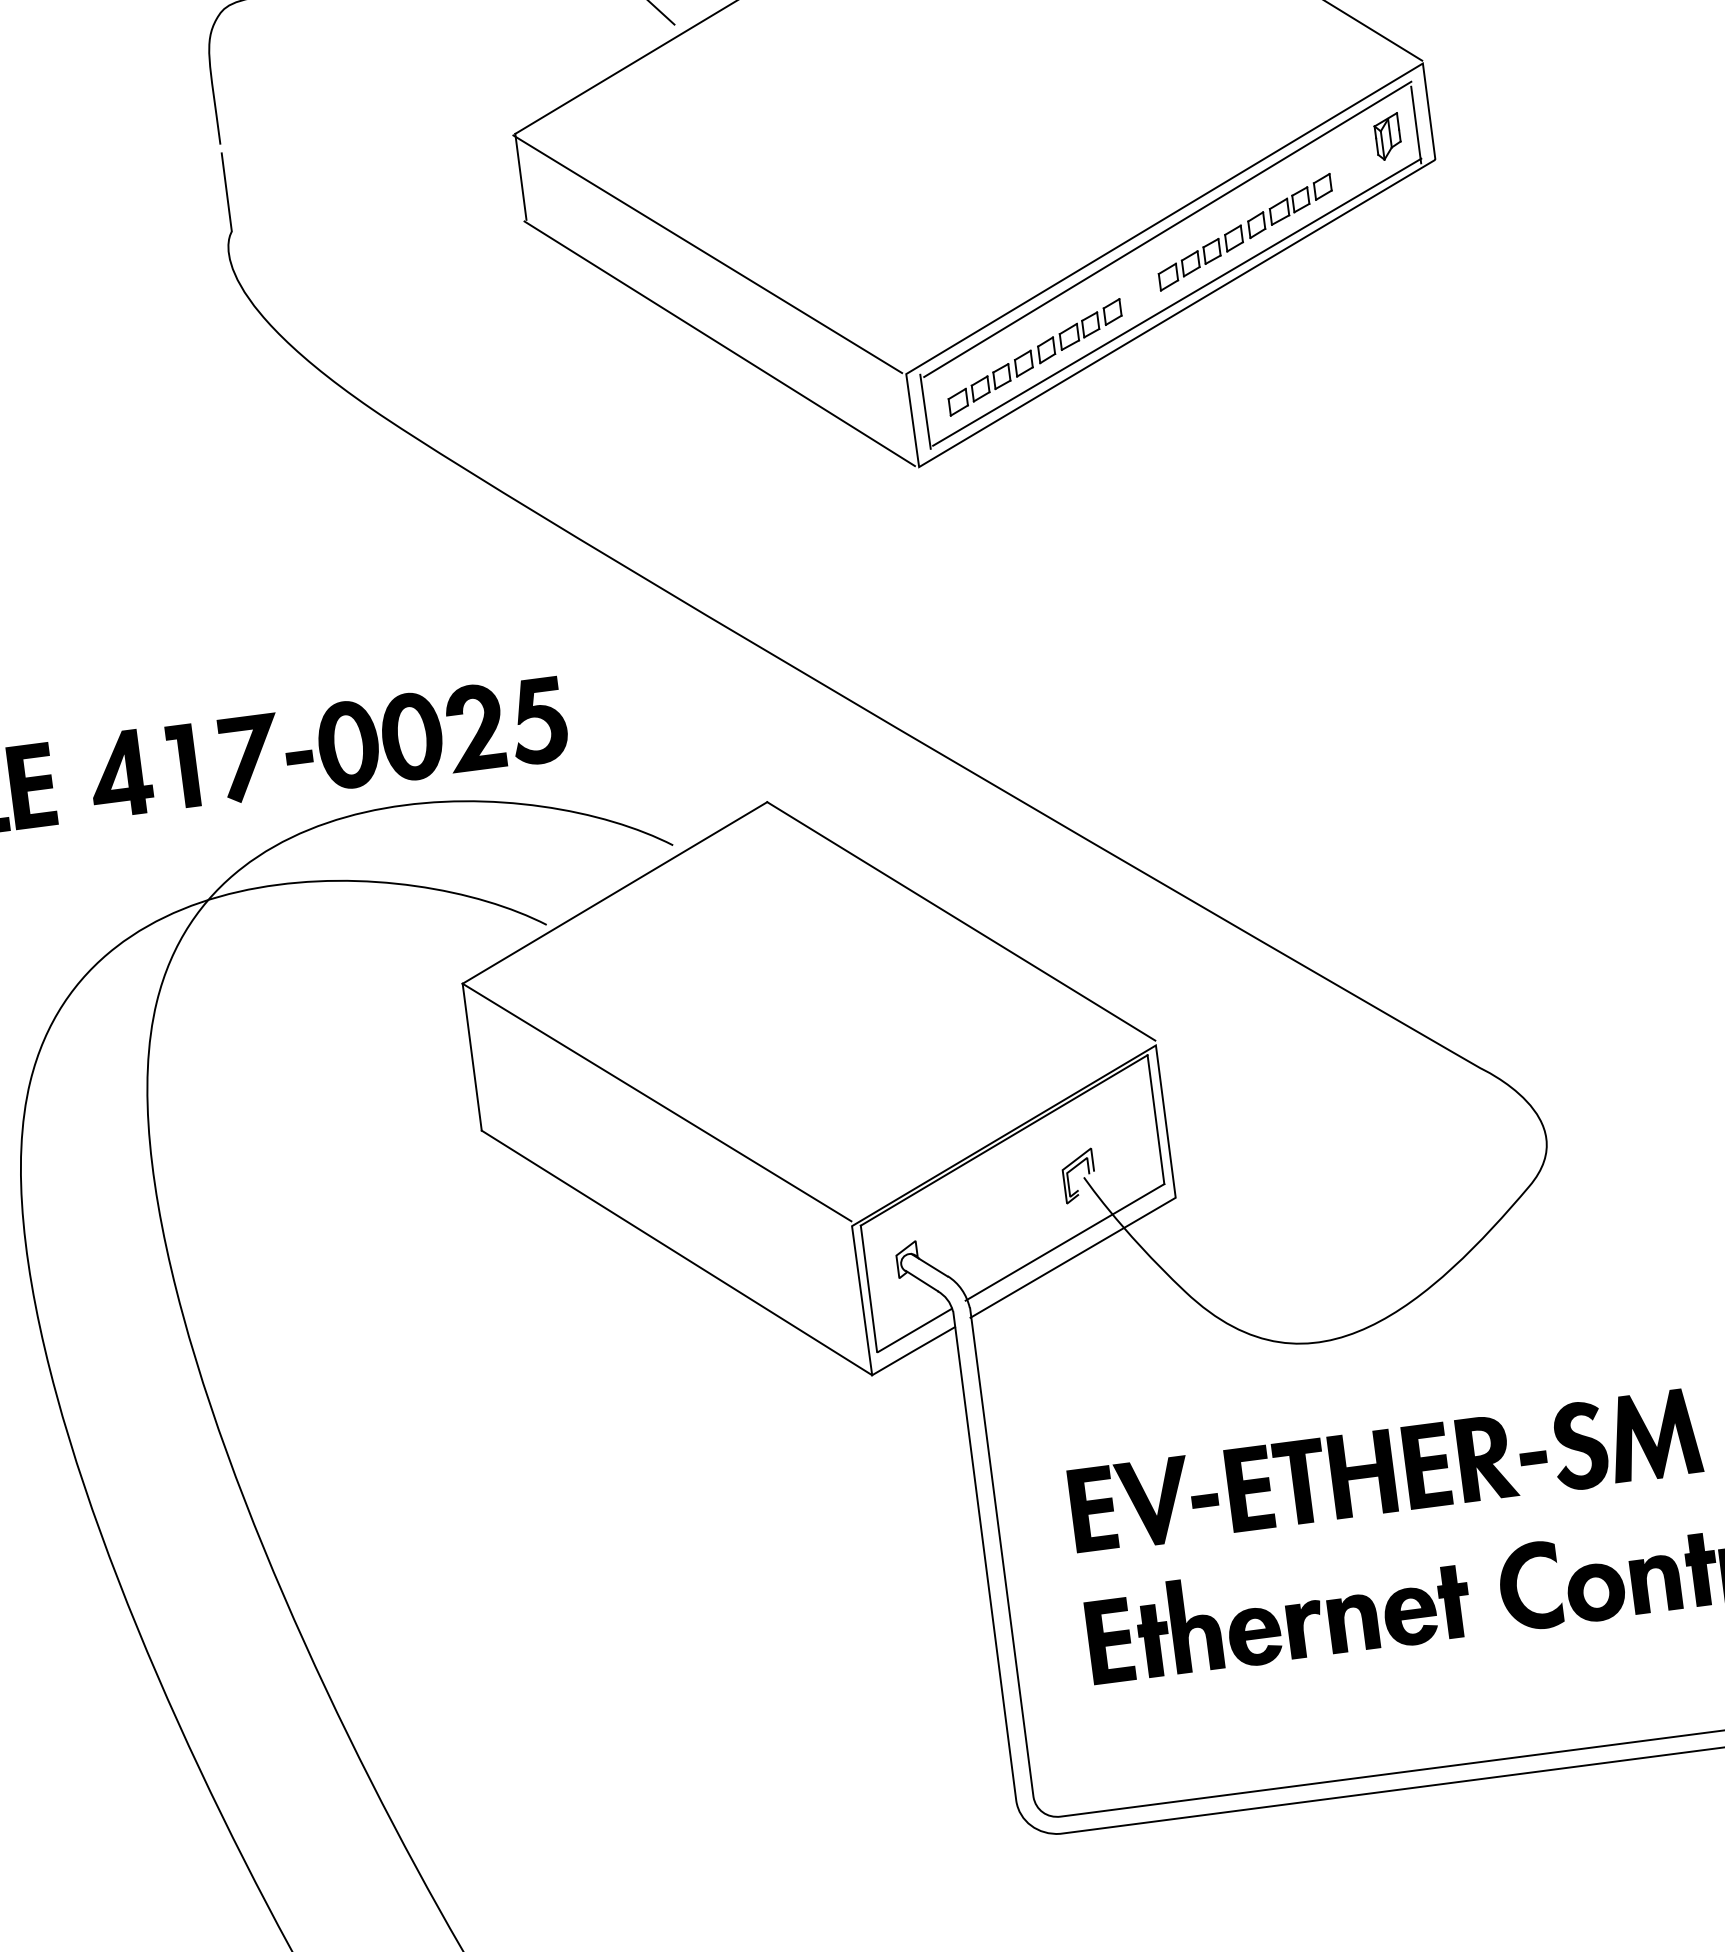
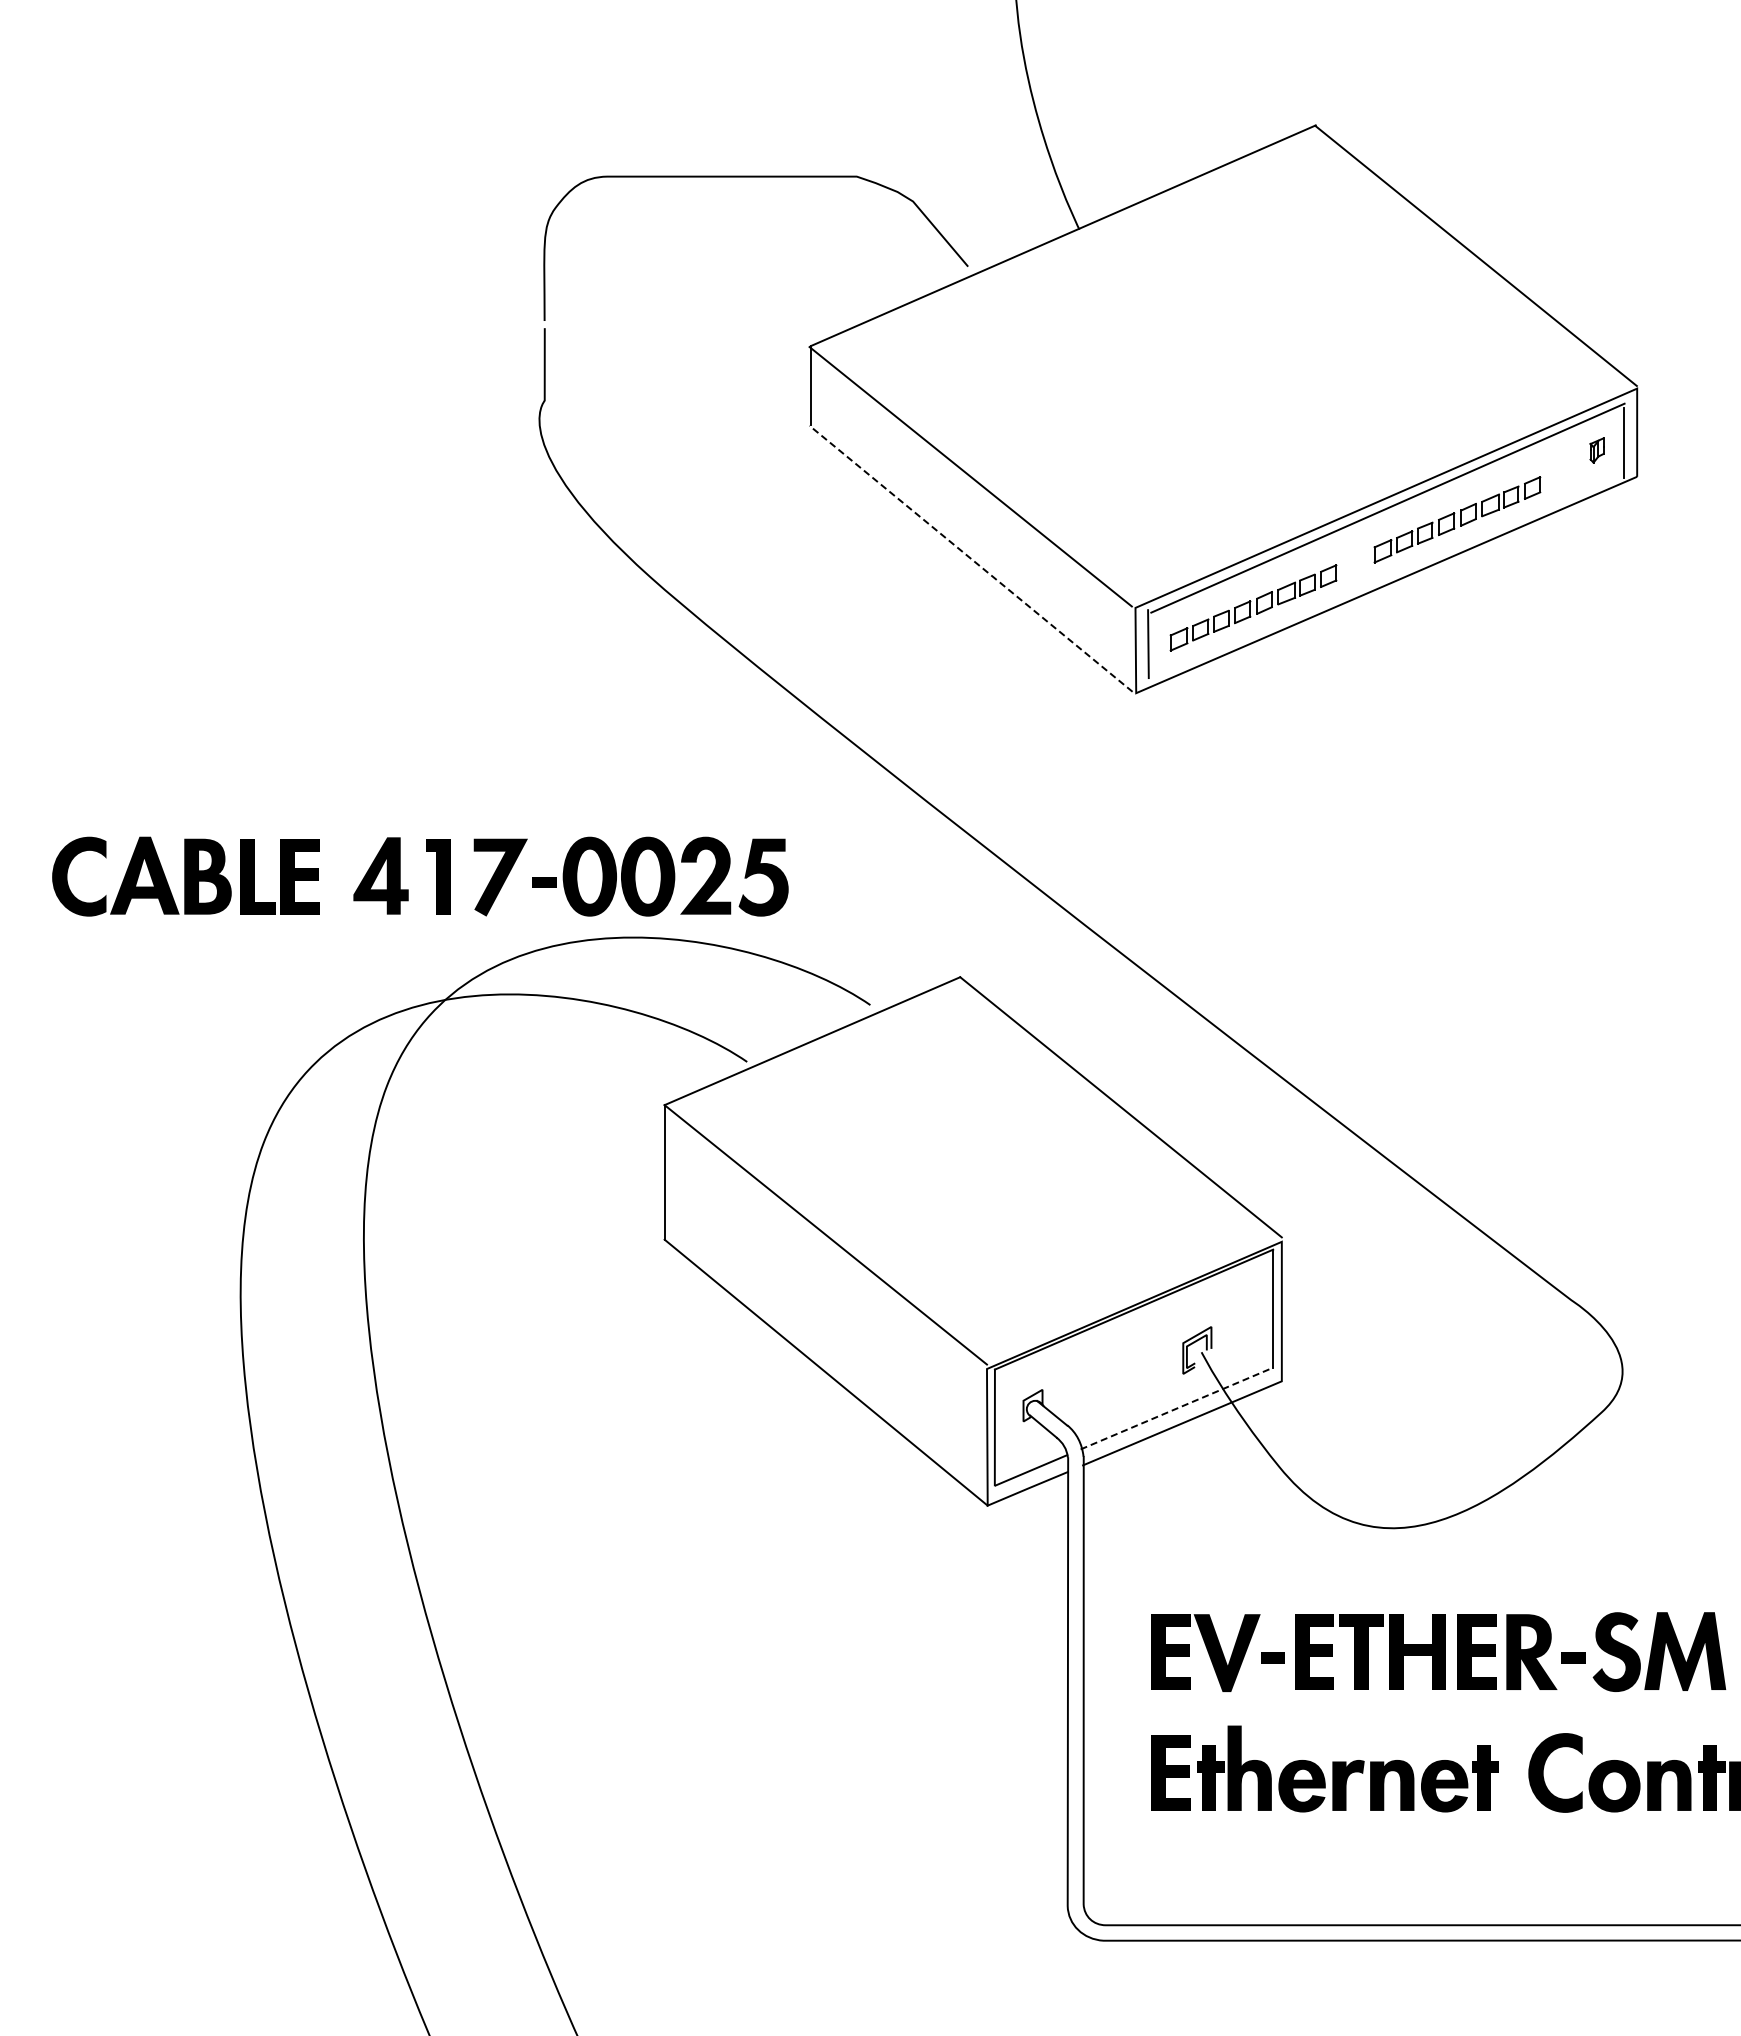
part: (1387, 136) -> (1596, 450), size x0.6
line: (1176, 301) -> (1387, 574), removed
line: (719, 343) -> (970, 558), solid -> dashed
line: (1064, 1242) -> (1176, 1408), solid -> dashed

